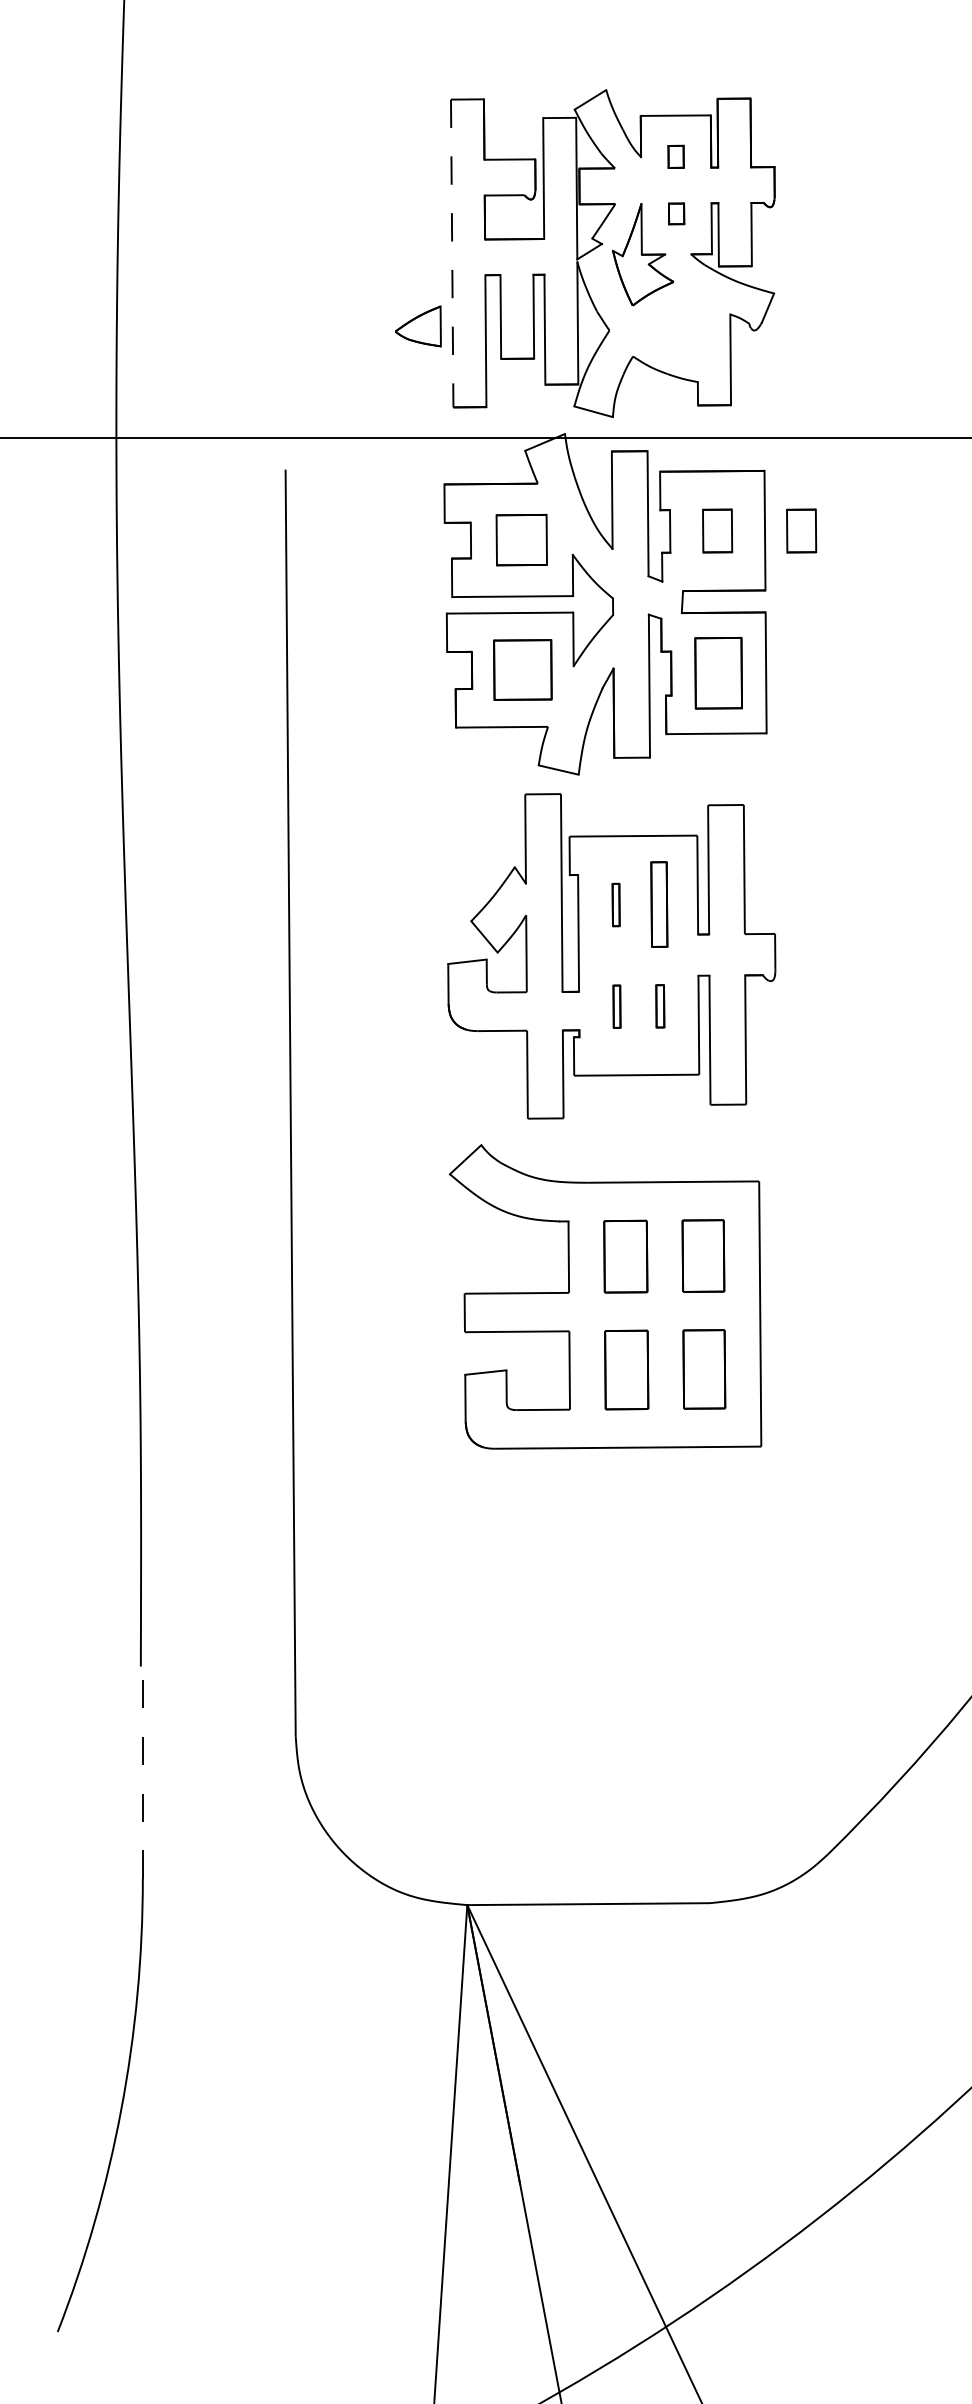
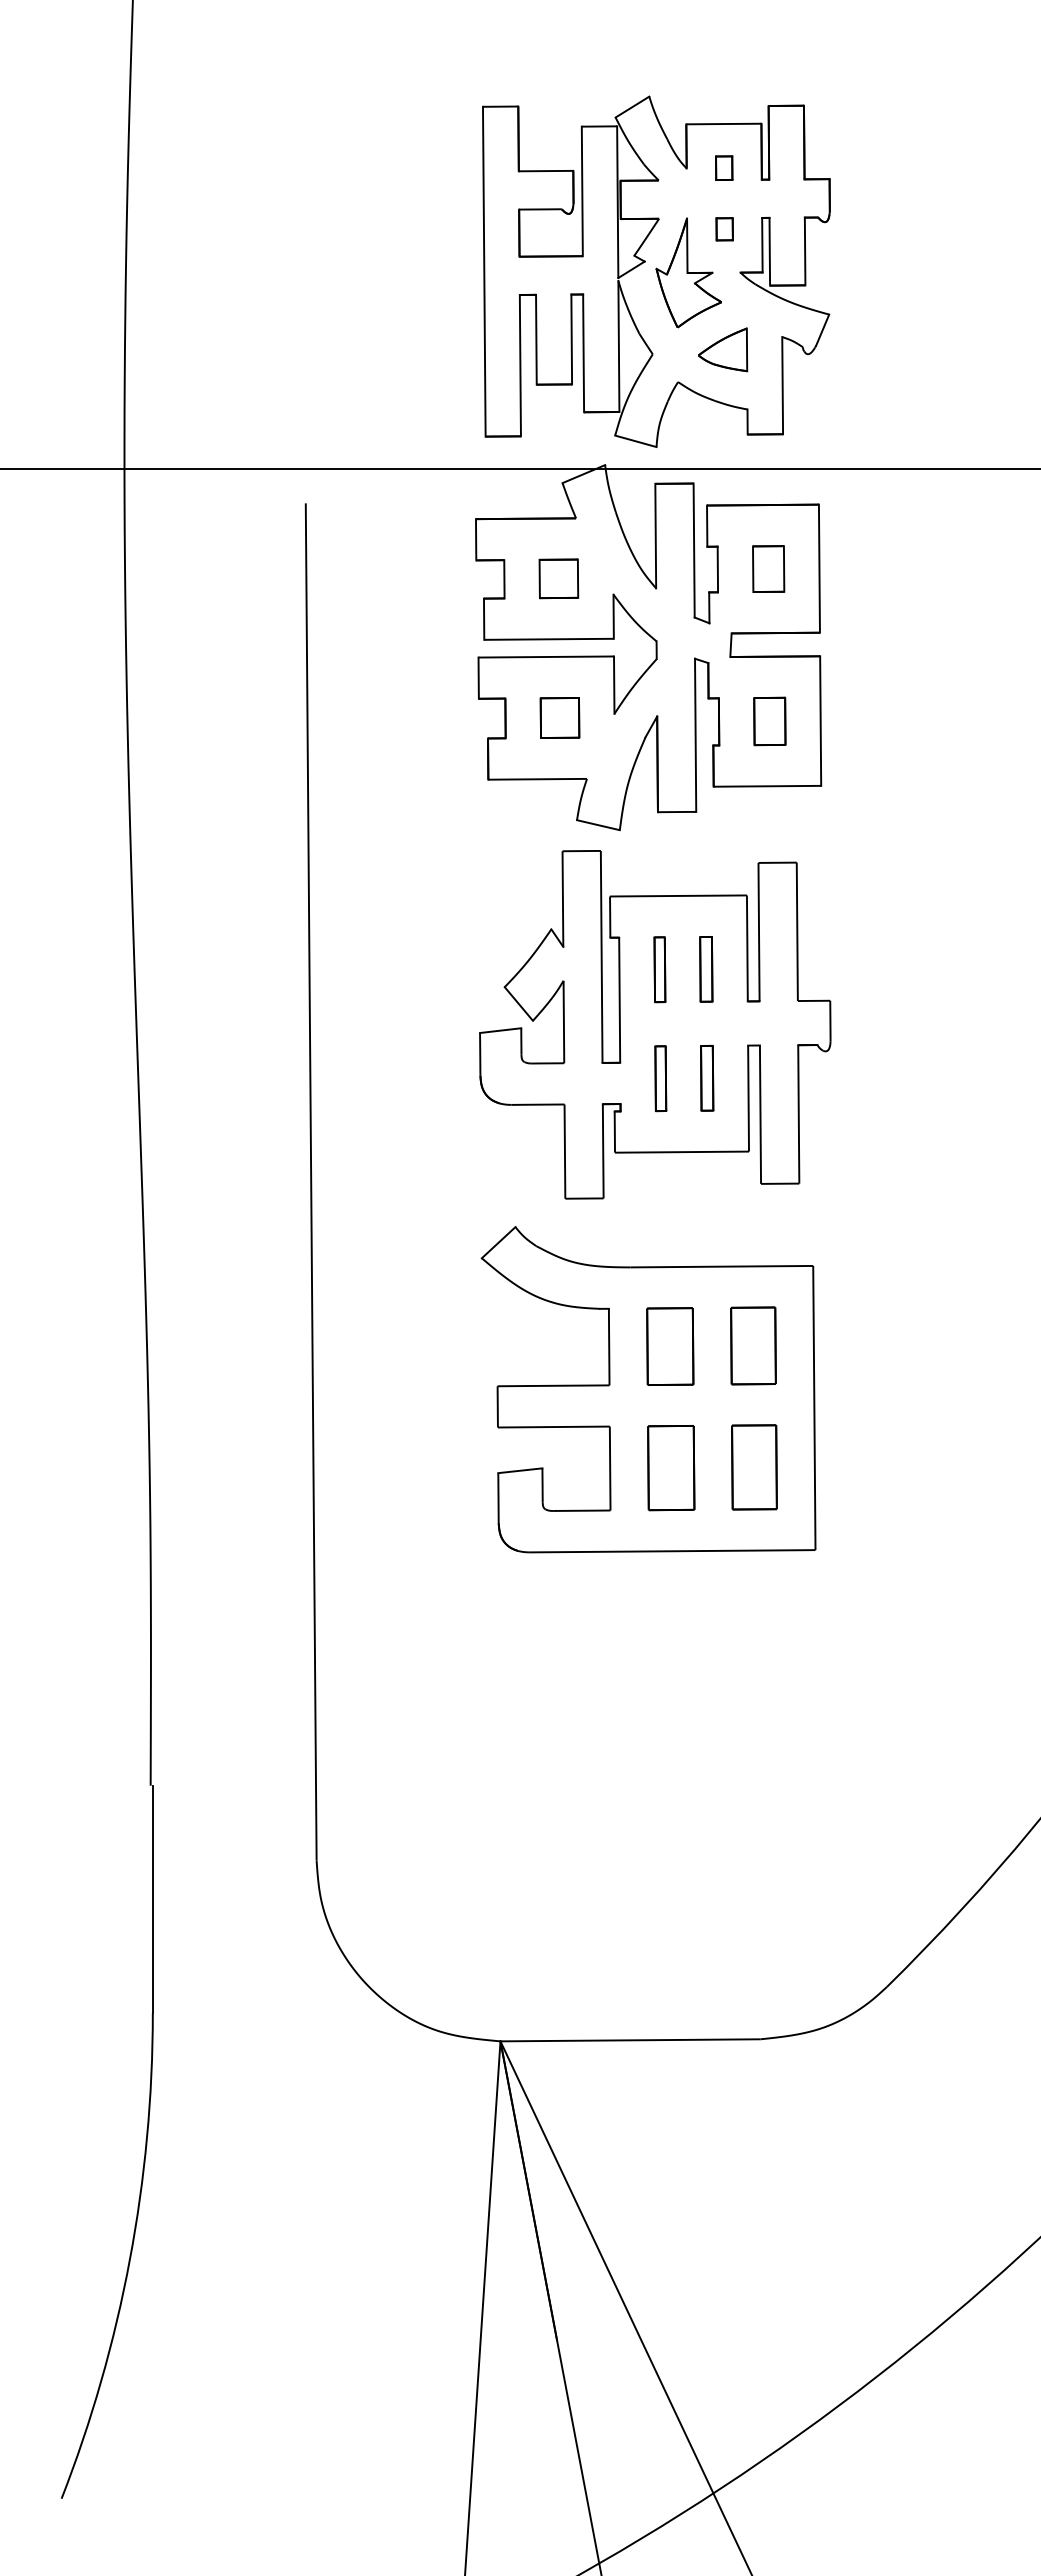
line: (452, 253) -> (484, 271), dashed -> solid
part: (418, 326) -> (723, 349), moved
part: (801, 530) -> (858, 568), removed
part: (521, 539) -> (558, 578), size x0.71
part: (522, 669) -> (559, 717), size x0.62
part: (718, 673) -> (769, 721), size x0.62
part: (615, 904) -> (659, 969), size x1.43
part: (659, 904) -> (706, 969), size x0.71
part: (616, 1006) -> (660, 1078), size x1.43
part: (660, 1006) -> (707, 1078), size x1.43
line: (142, 1772) -> (152, 1899), dashed -> solid

